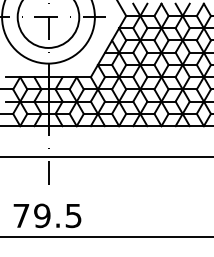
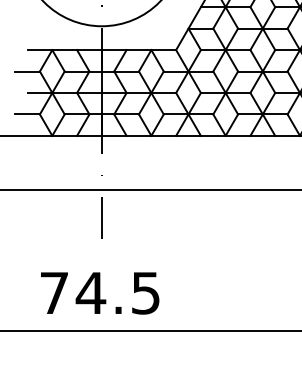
text: (41, 215) -> (89, 292), 79.5 -> 74.5

